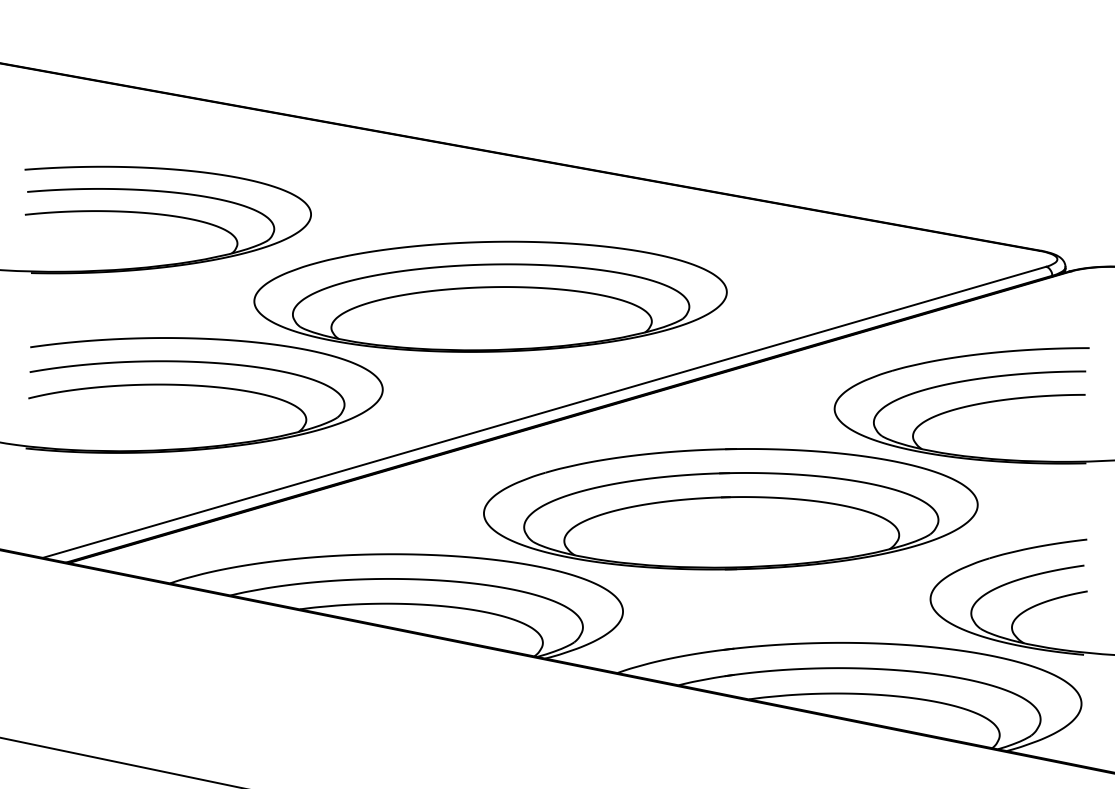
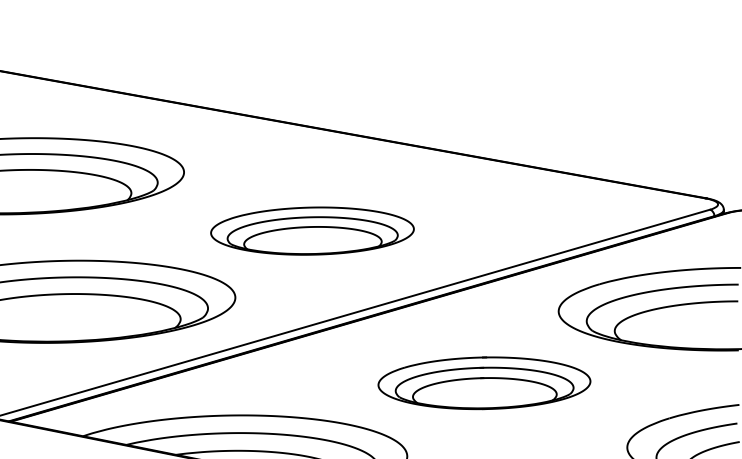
part: (490, 296) -> (312, 230), size x0.6
part: (730, 509) -> (484, 383), size x0.6

